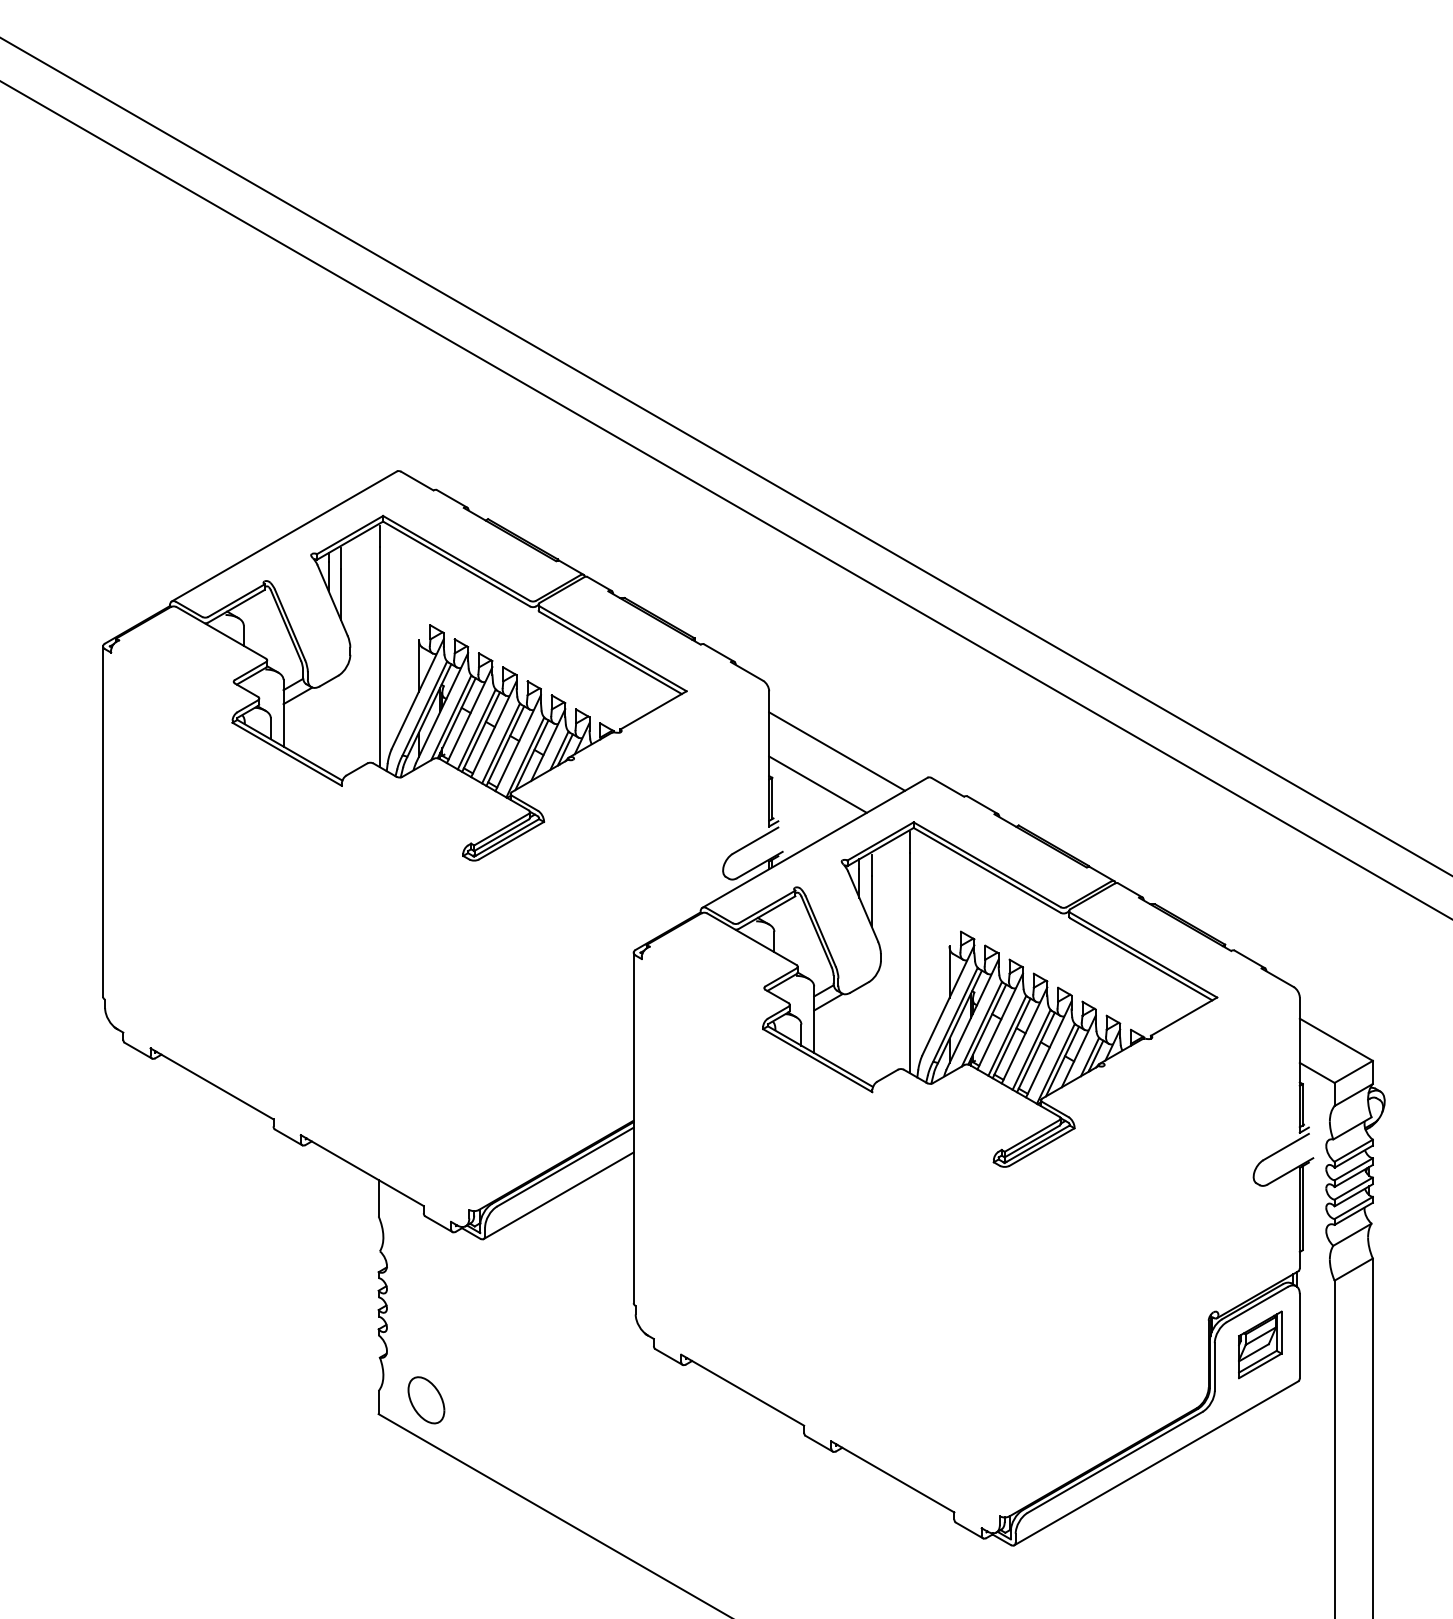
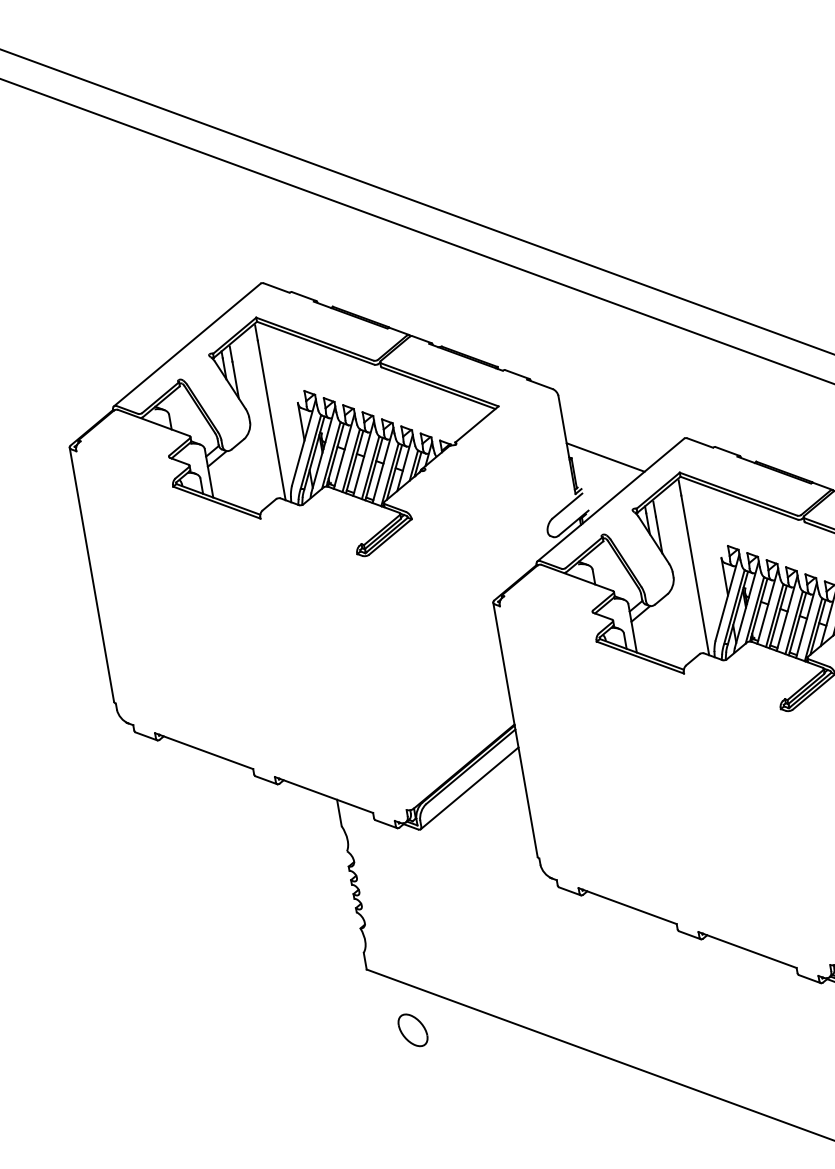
line: (837, 751) -> (615, 430), removed
part: (426, 1400) -> (413, 1030), moved

